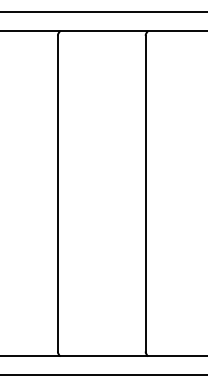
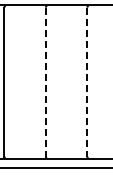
line: (56, 194) -> (45, 82), solid -> dashed
line: (145, 194) -> (87, 82), solid -> dashed

